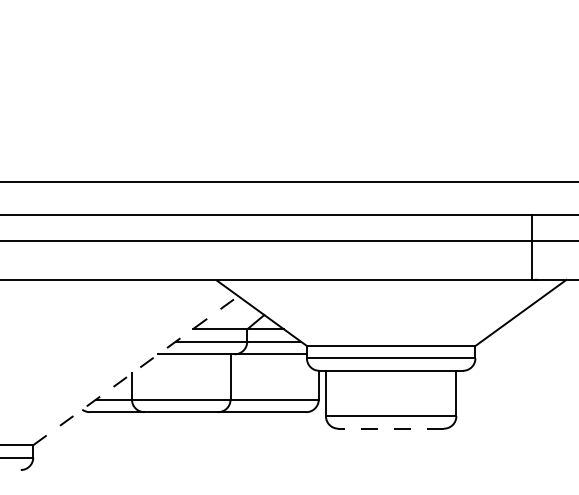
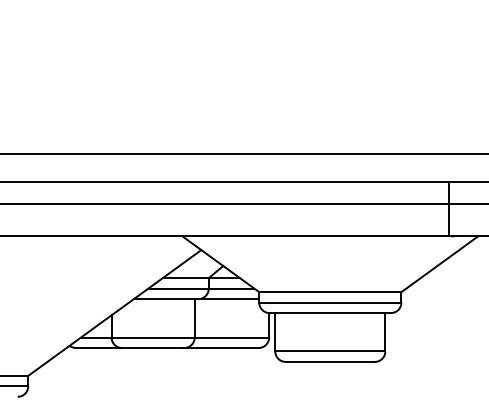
line: (135, 370) -> (114, 312), dashed -> solid
line: (391, 428) -> (330, 361), dashed -> solid

